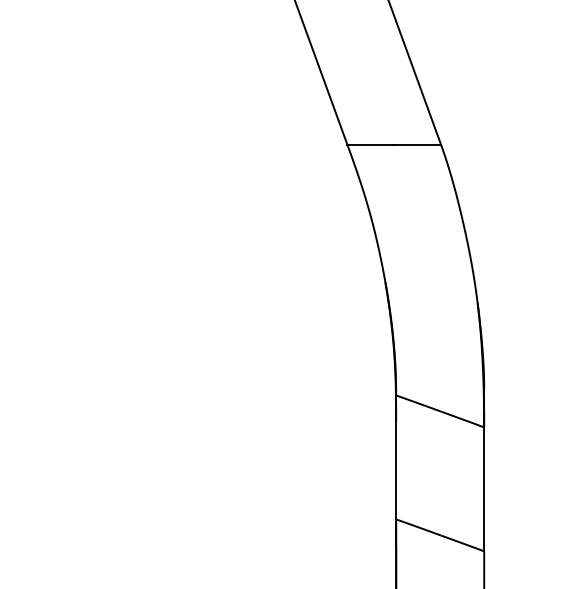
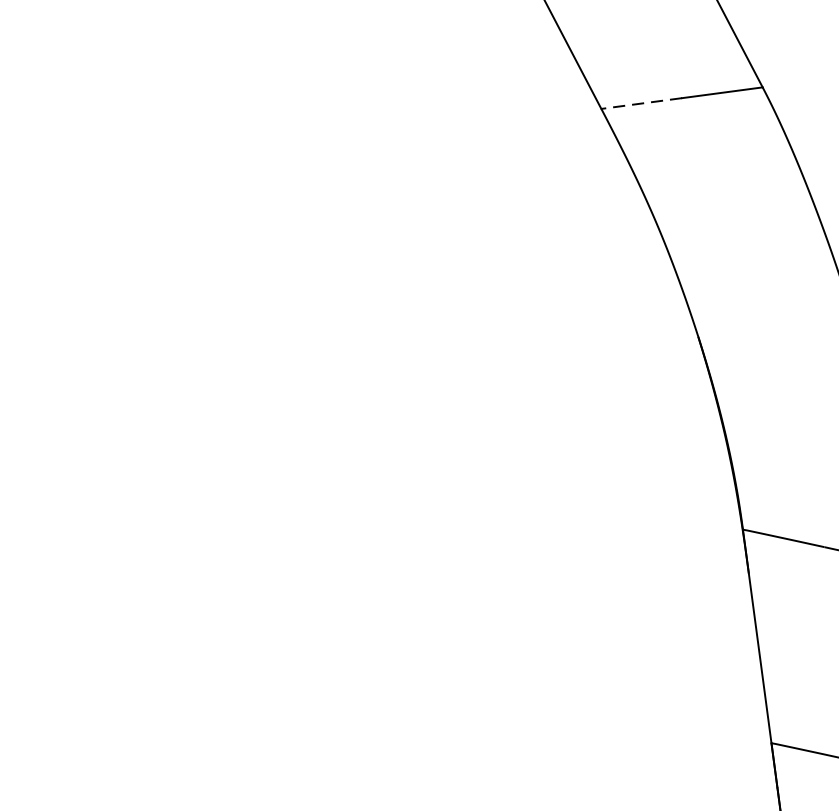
line: (370, 144) -> (641, 103), solid -> dashed

